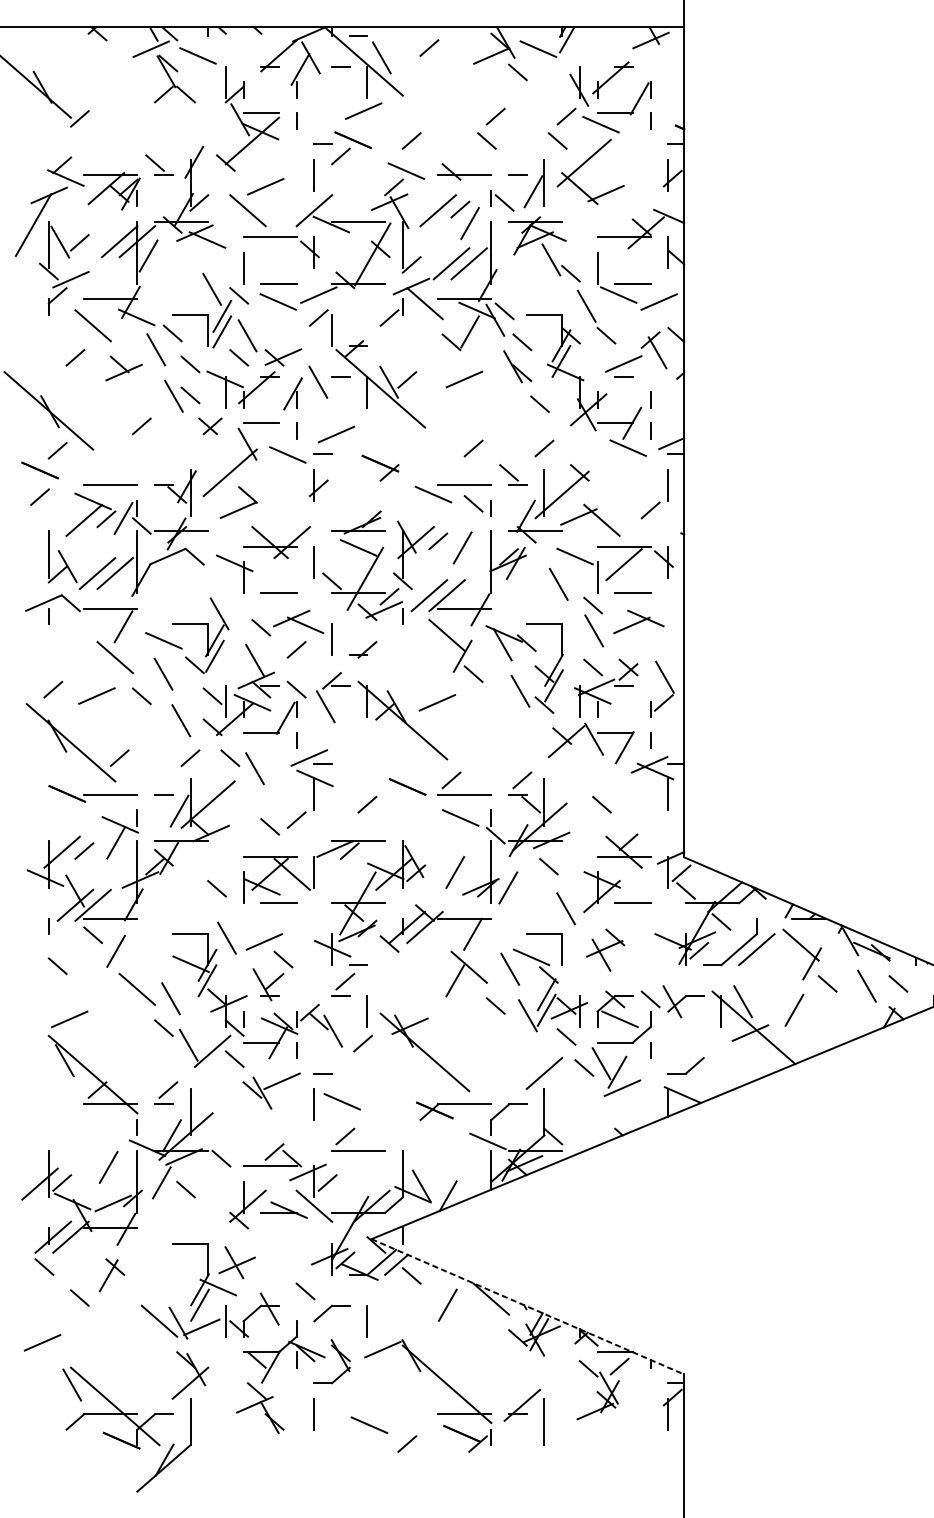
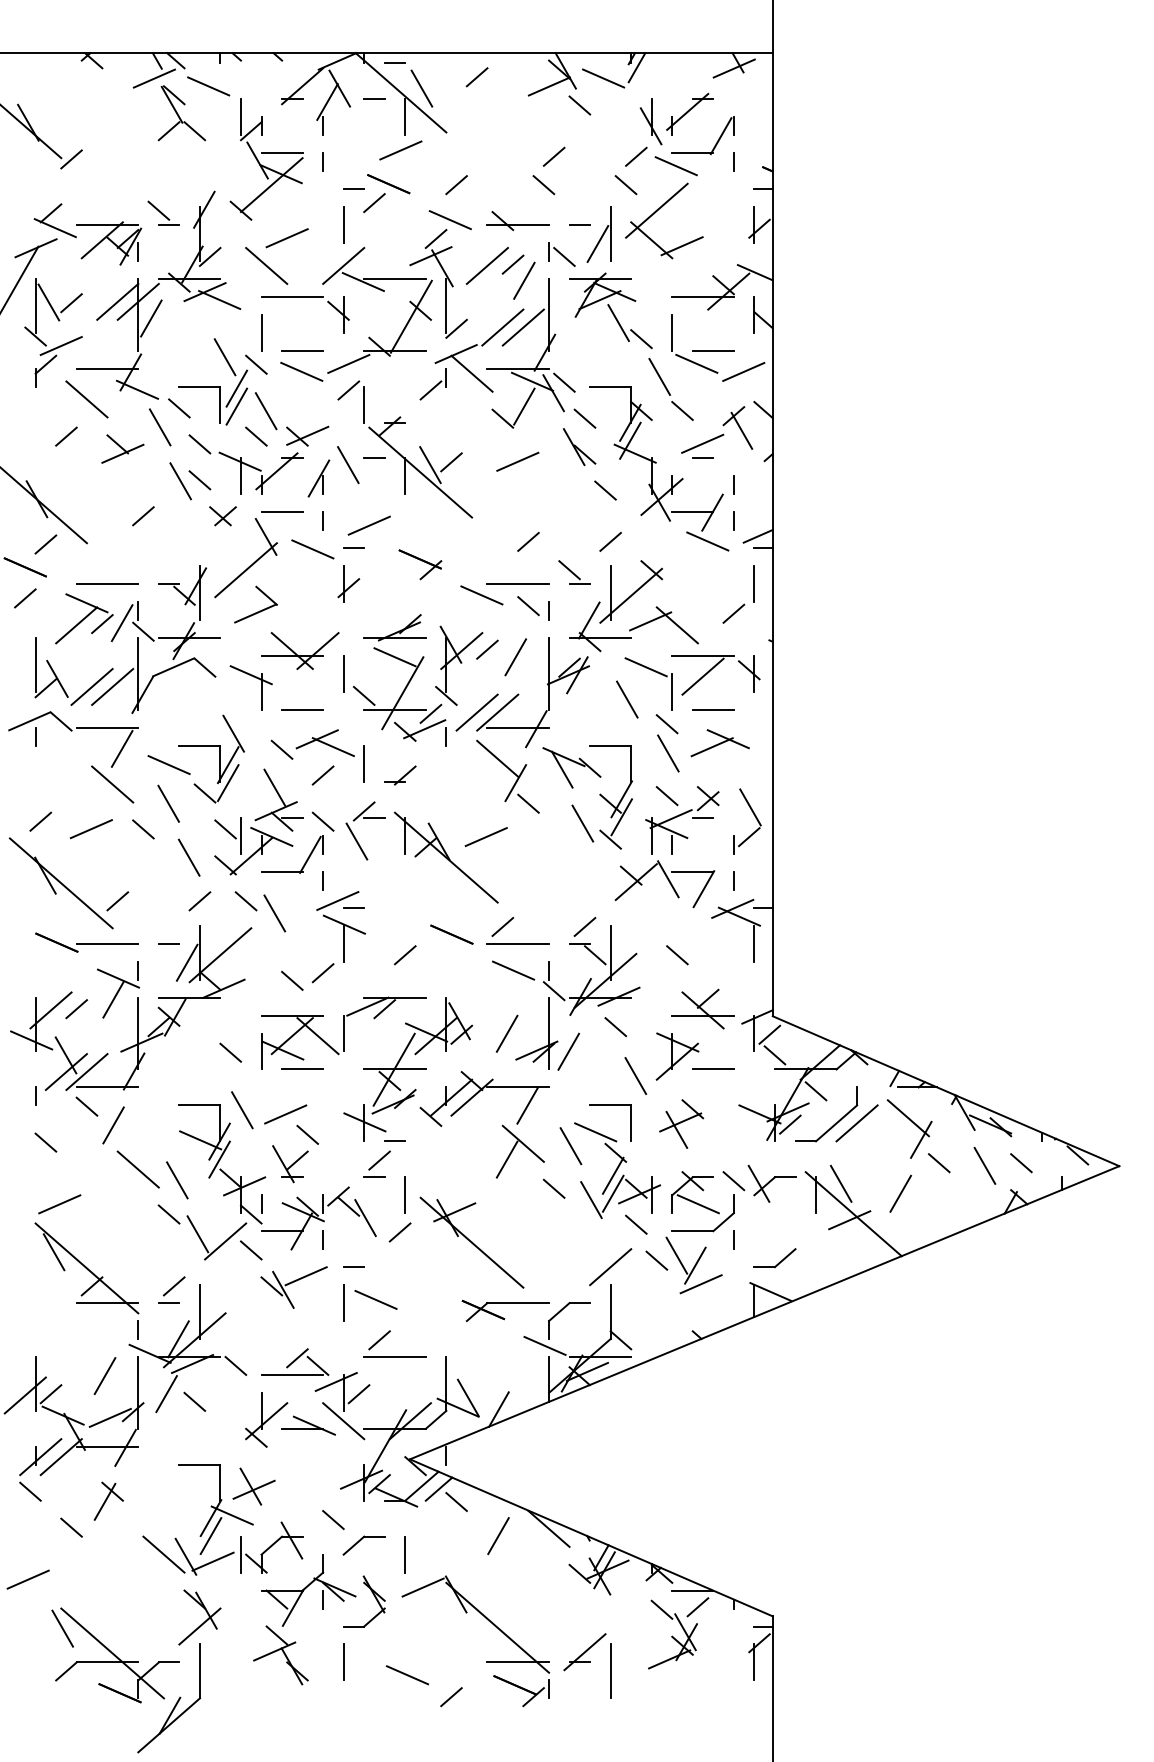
line: (527, 1306) -> (591, 1537), dashed -> solid

